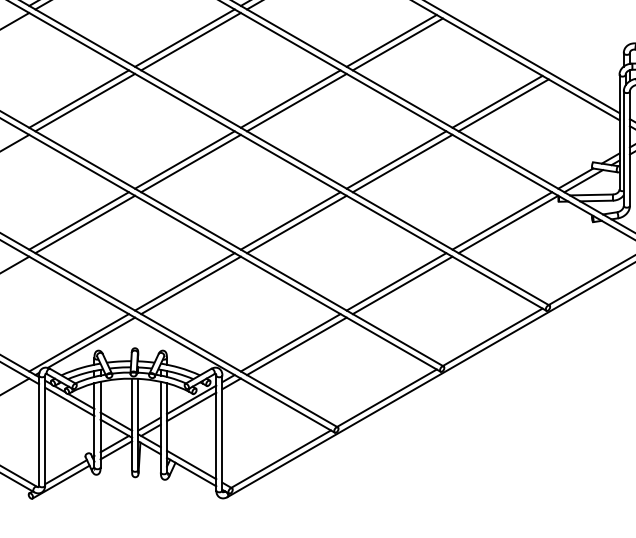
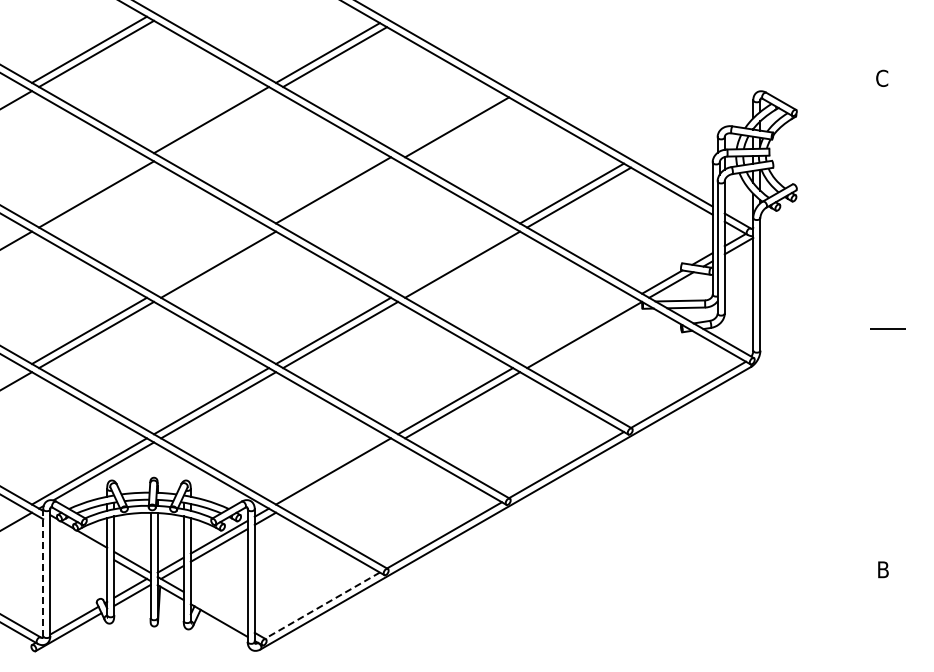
line: (190, 41) -> (218, 124), removed
line: (391, 41) -> (449, 123), removed
line: (79, 99) -> (89, 190), removed
line: (296, 102) -> (340, 194), removed
line: (184, 159) -> (211, 260), removed
line: (396, 159) -> (455, 260), removed
line: (502, 220) -> (577, 330), removed
line: (296, 346) -> (340, 475), removed
line: (69, 401) -> (78, 539), removed
line: (39, 431) -> (43, 573), solid -> dashed
line: (281, 459) -> (322, 605), solid -> dashed
line: (190, 465) -> (218, 612), removed

